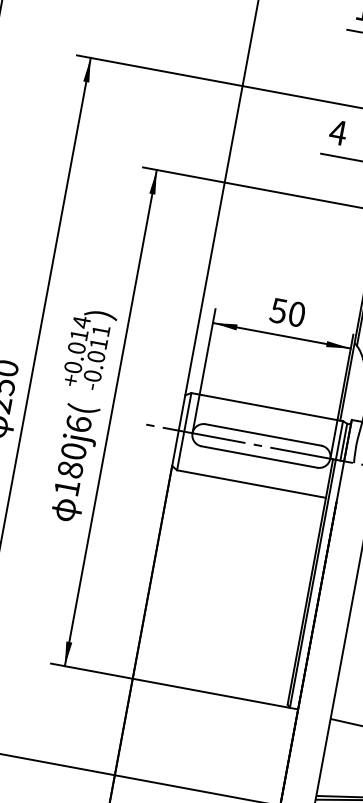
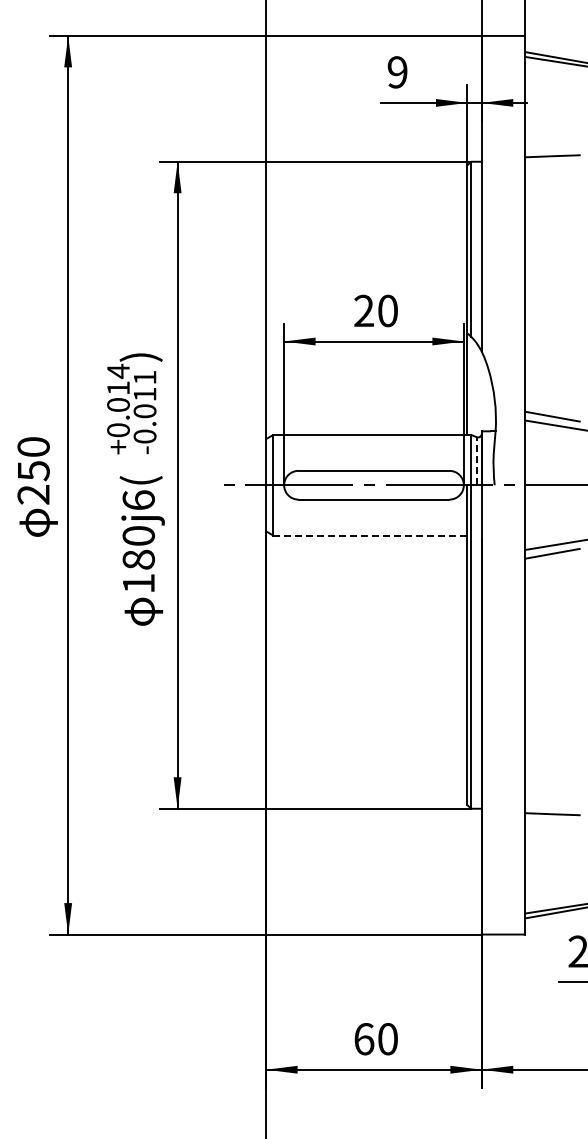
text: (338, 132) -> (397, 72), 4 -> 9
text: (278, 310) -> (363, 310), 50 -> 20
line: (343, 441) -> (476, 460), solid -> dashed
line: (251, 484) -> (370, 535), solid -> dashed

